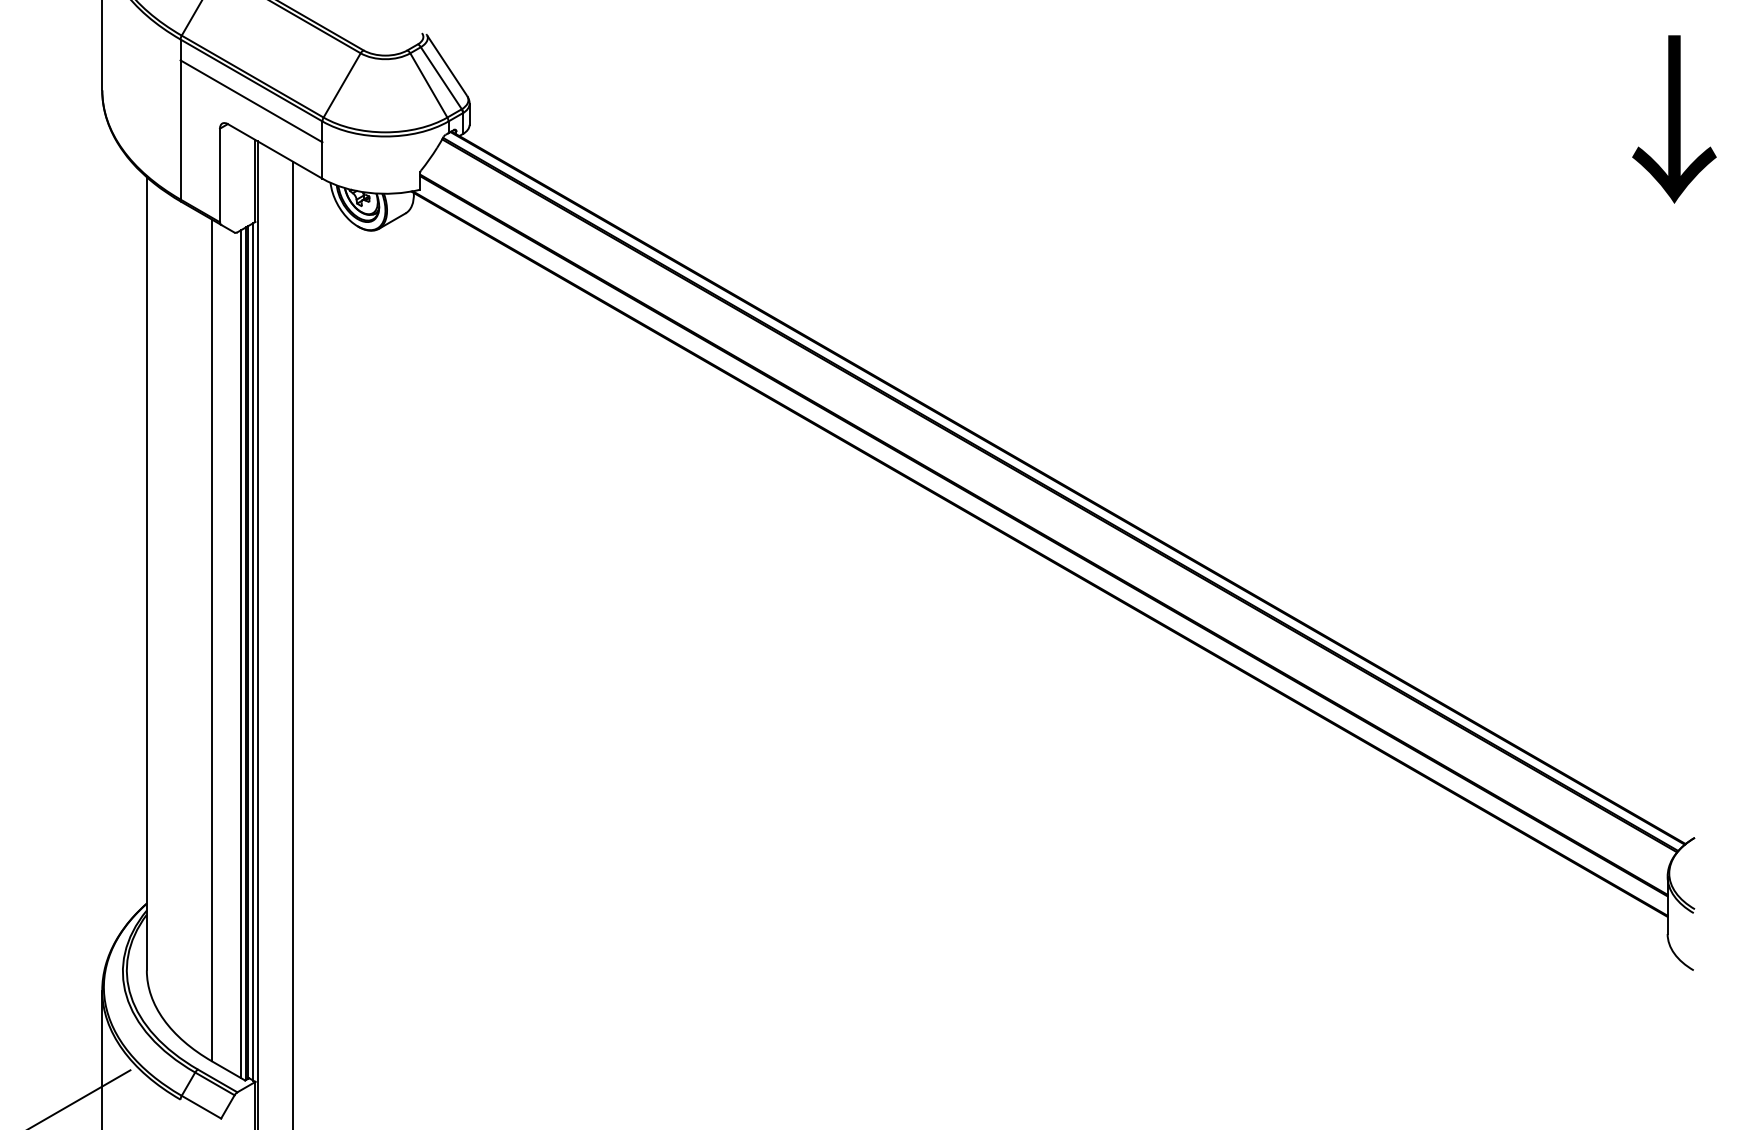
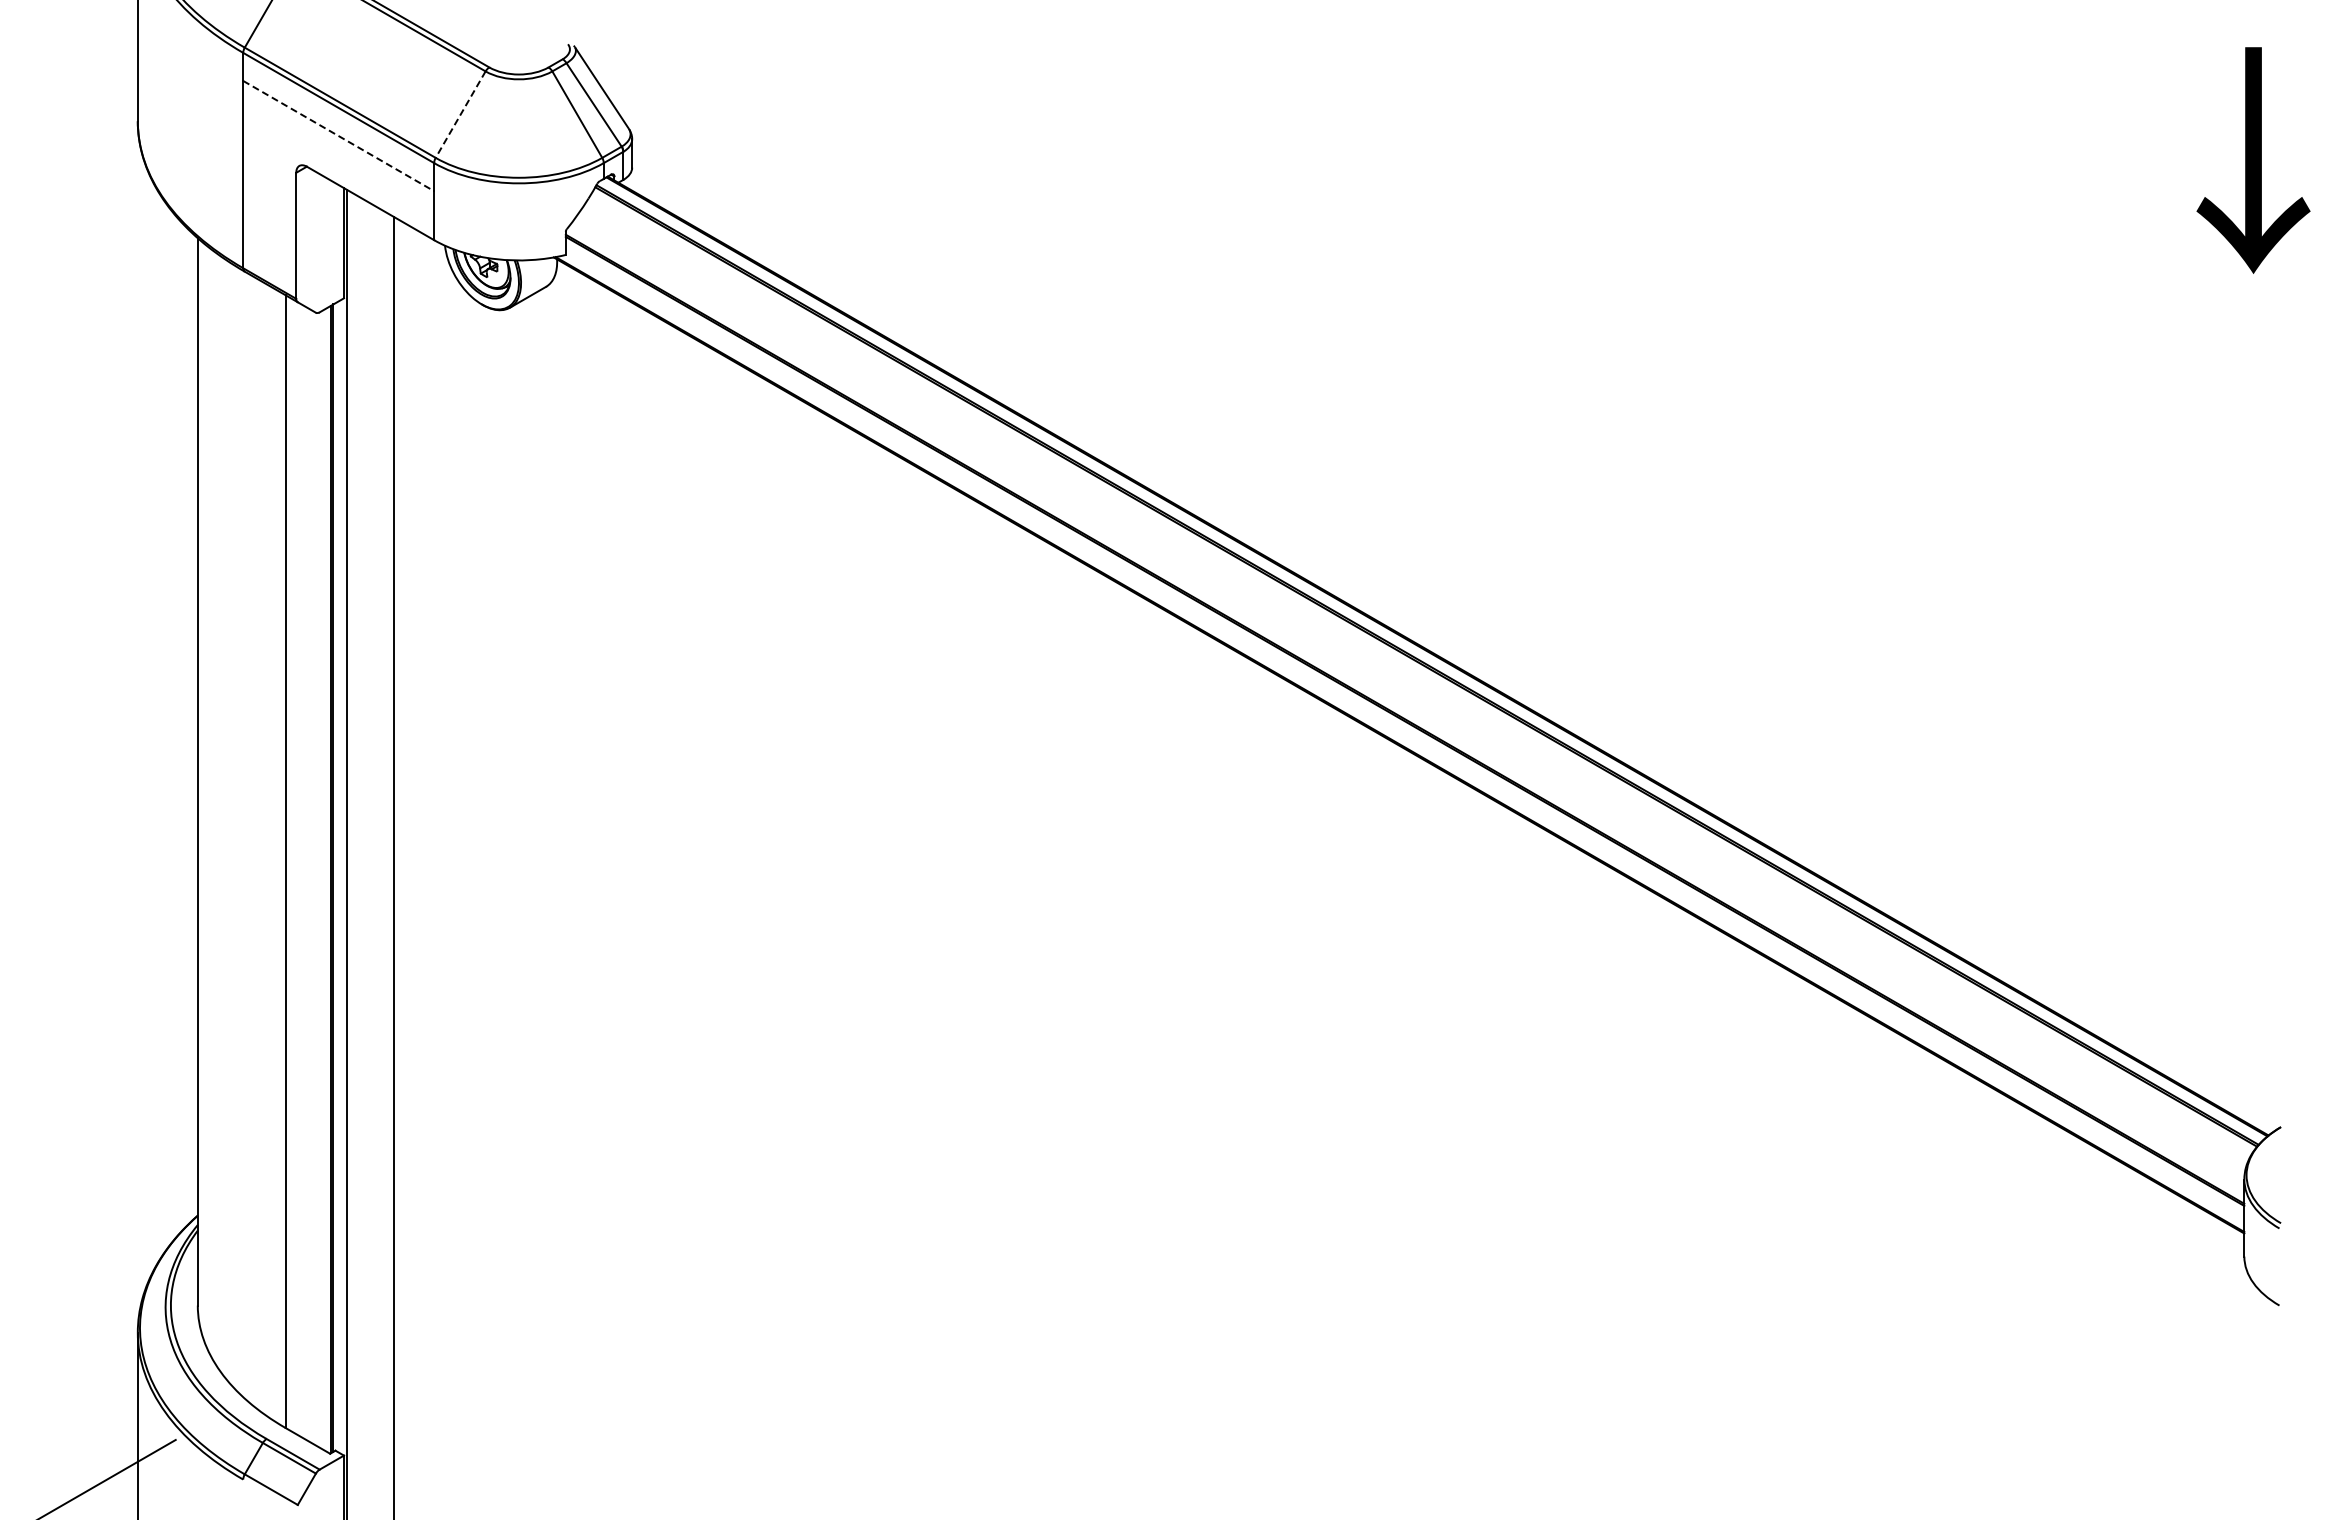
line: (342, 85) -> (460, 114), solid -> dashed
line: (252, 101) -> (339, 136), solid -> dashed
line: (252, 651) -> (340, 876), removed
line: (240, 653) -> (324, 879), removed

